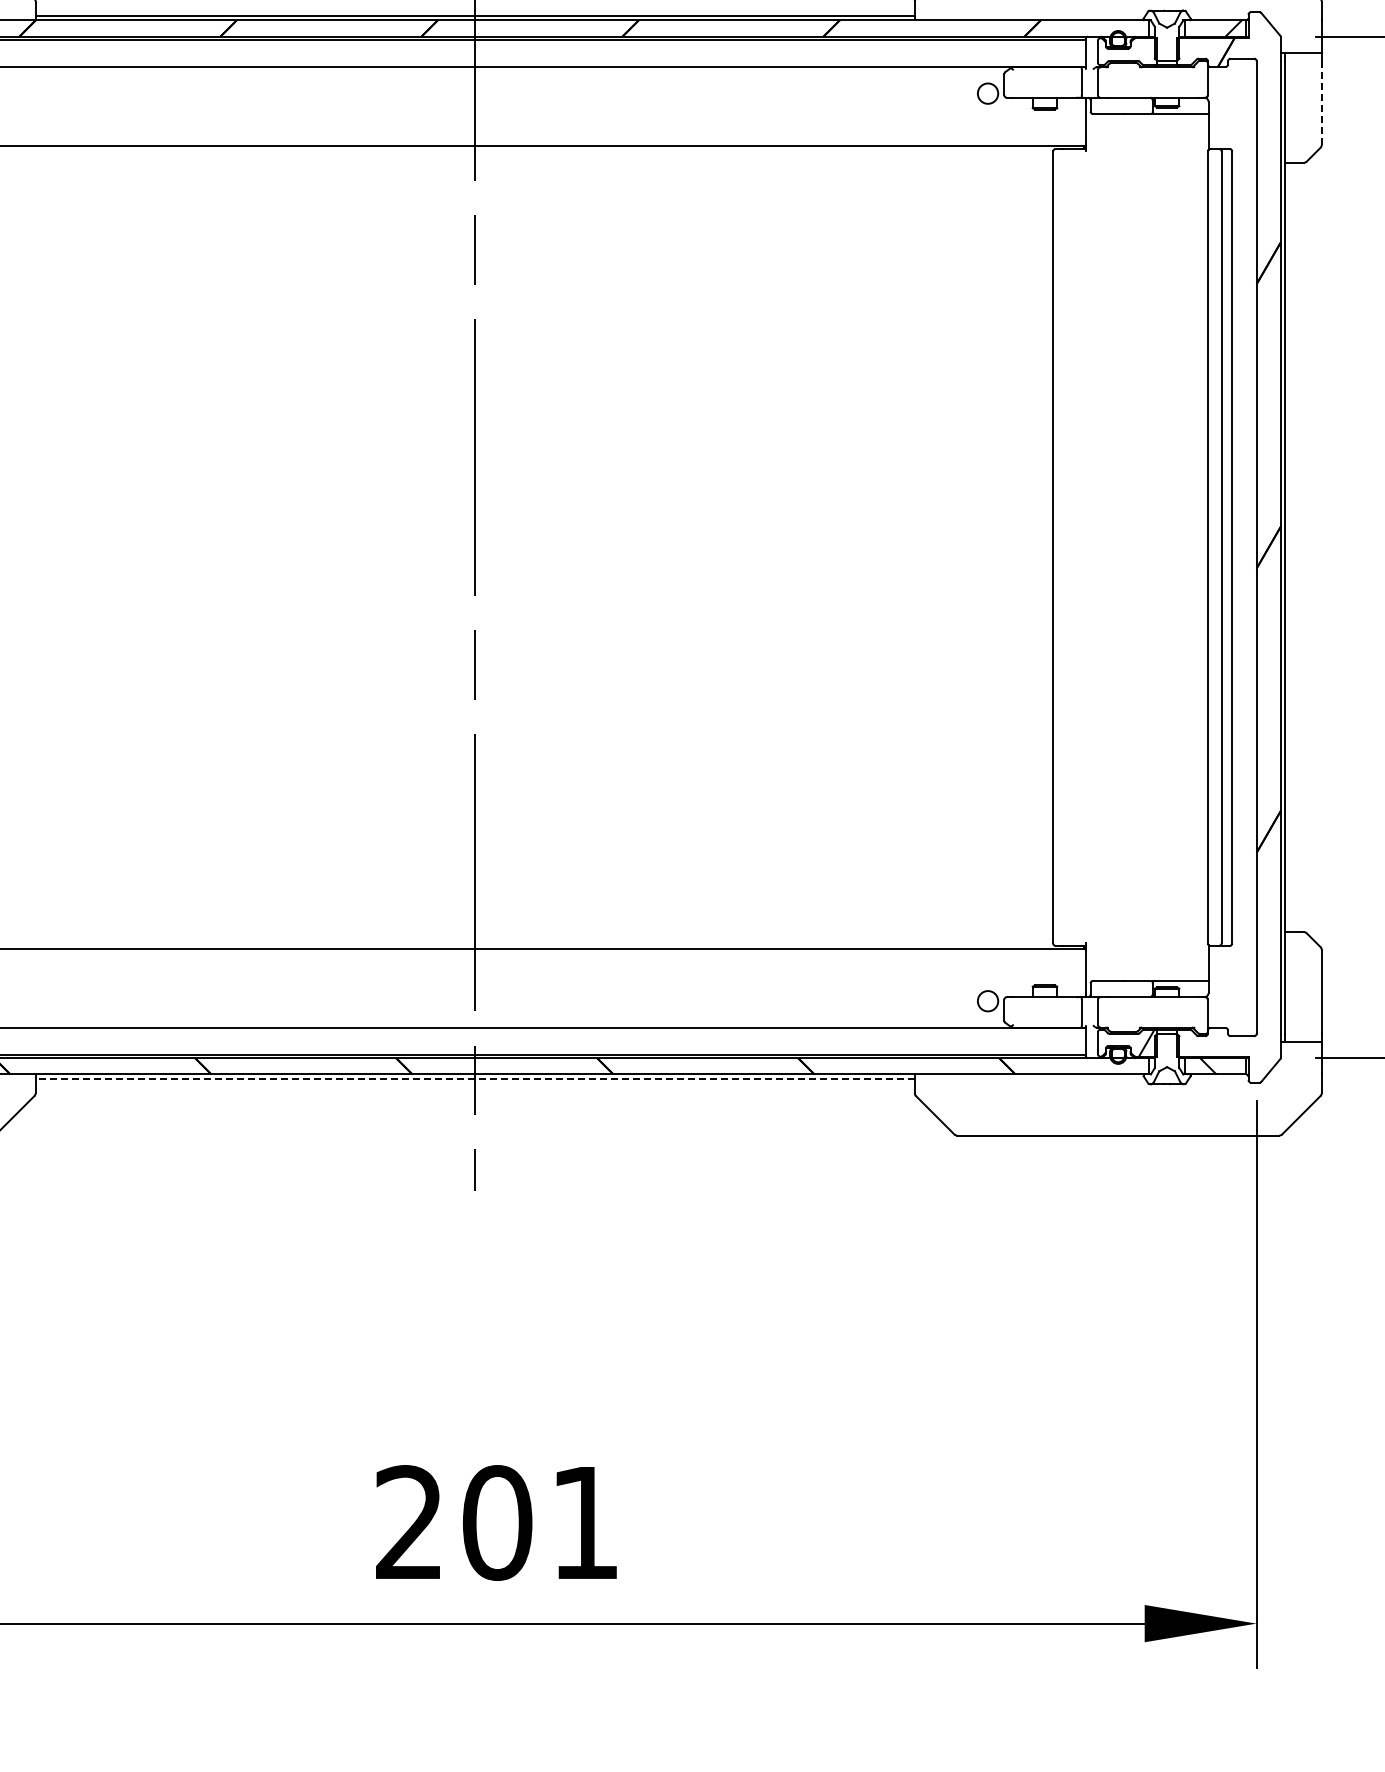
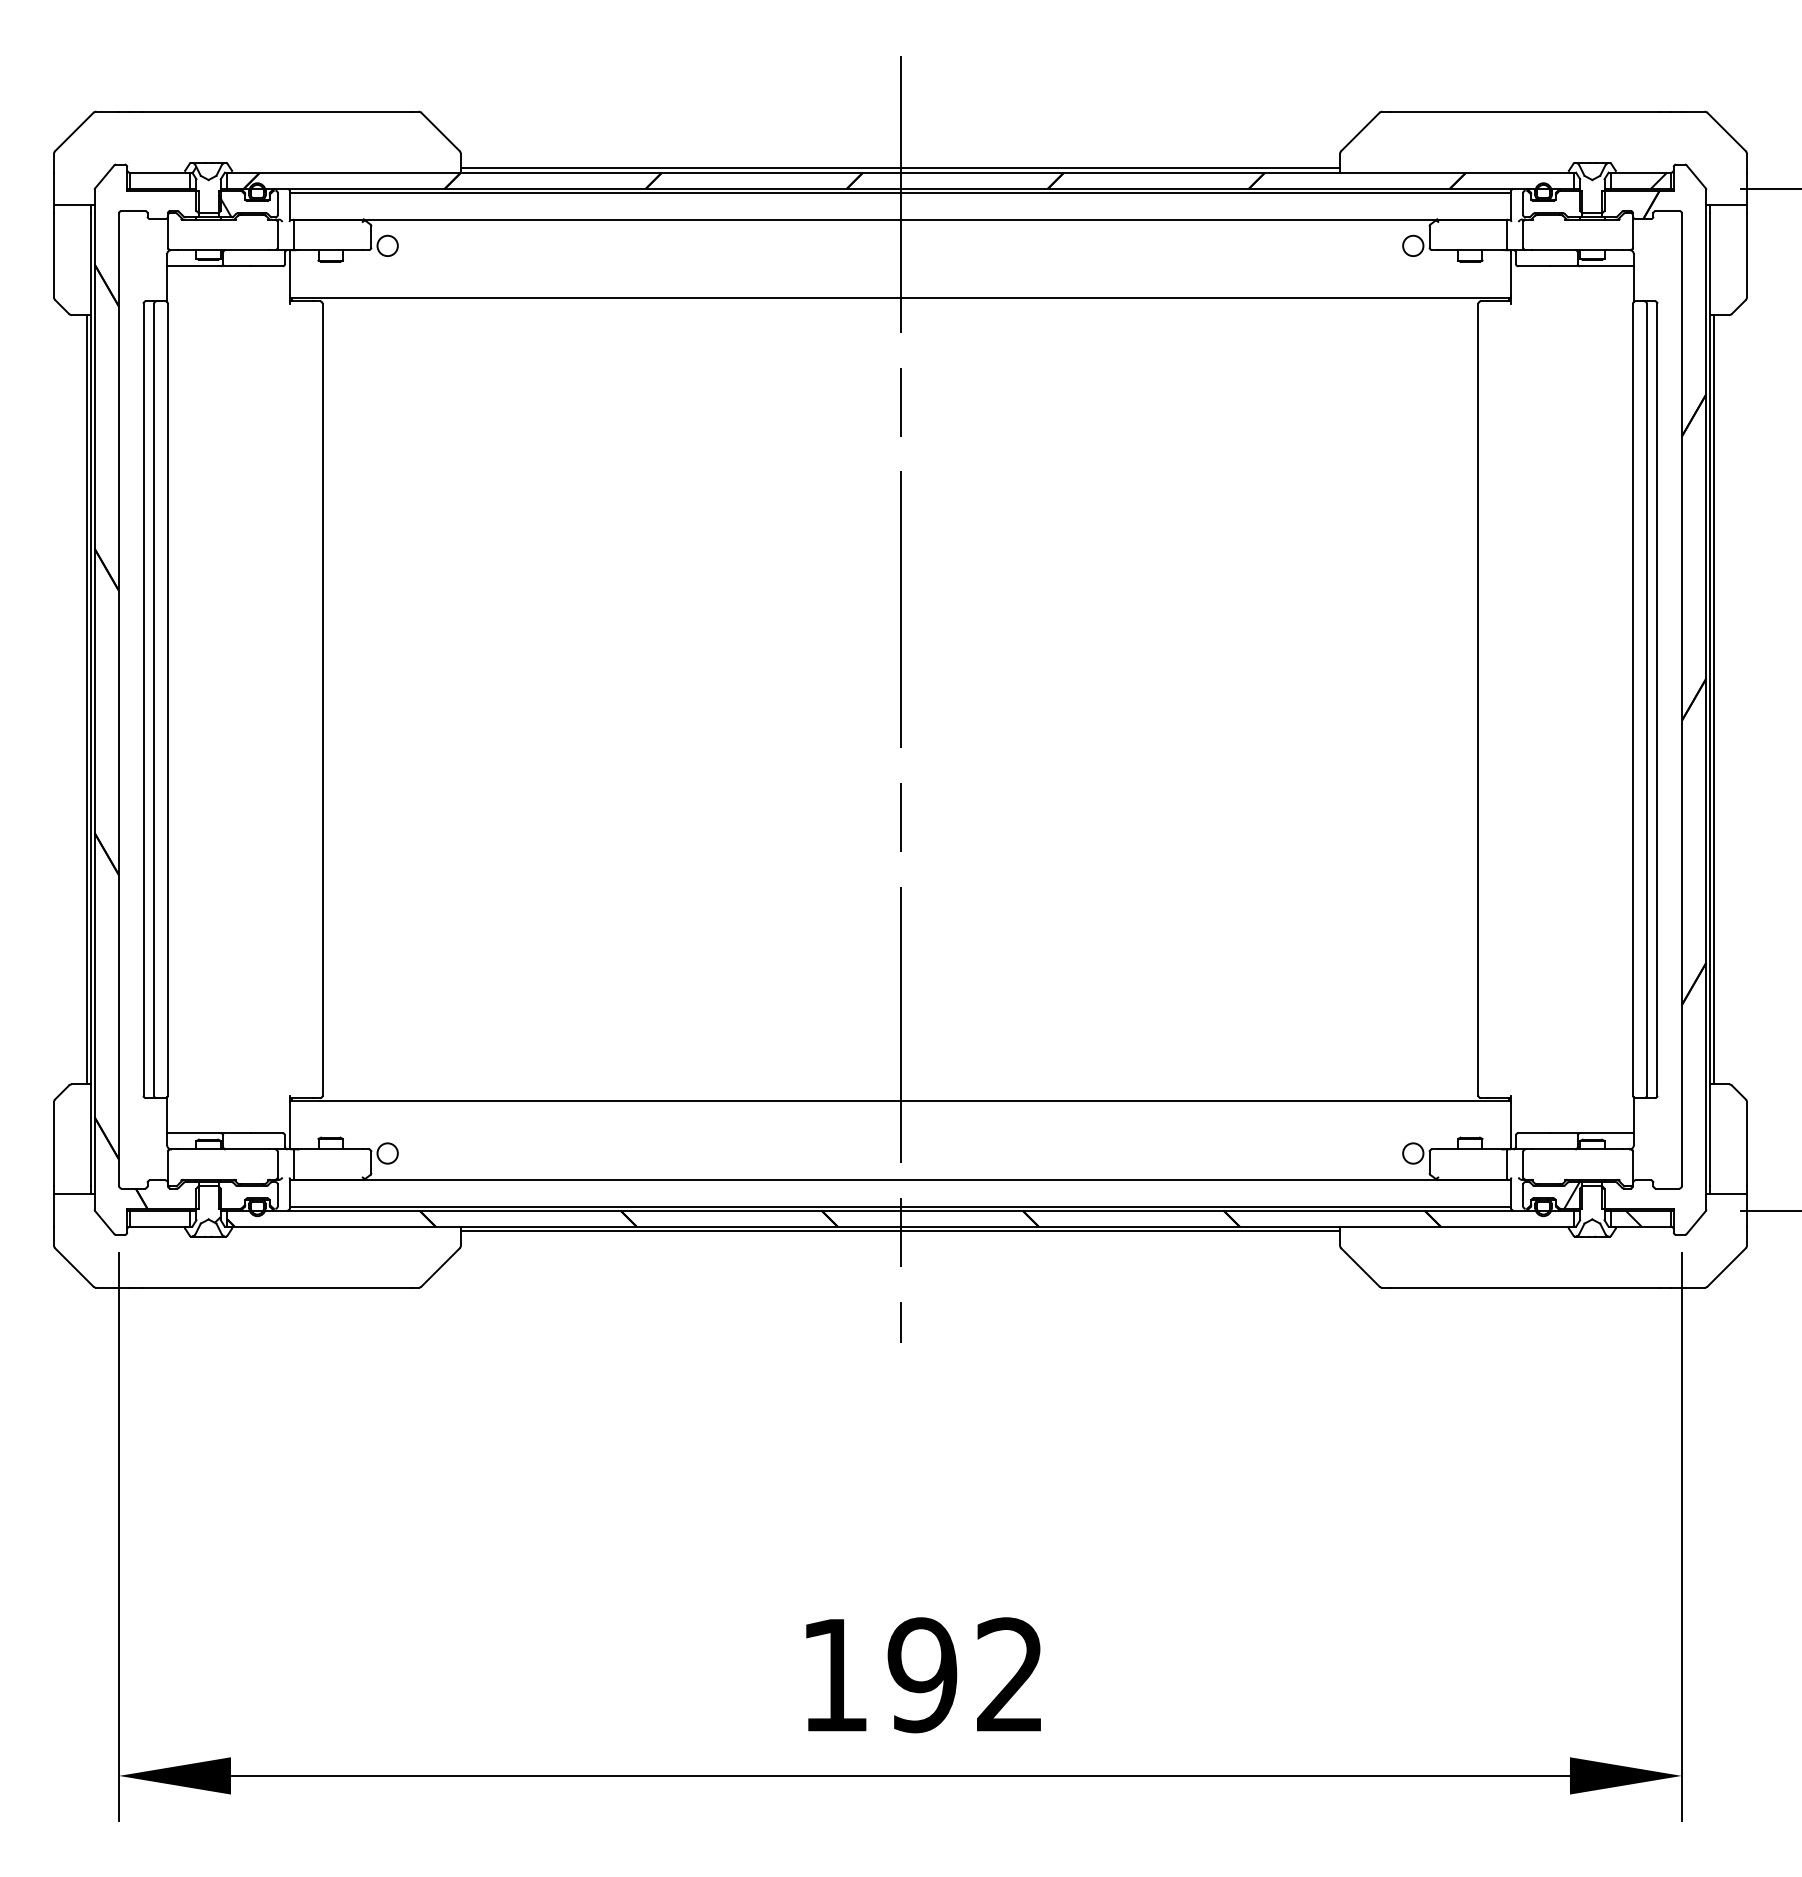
line: (1322, 103) -> (1747, 255), dashed -> solid
line: (1289, 547) -> (1714, 699), added
line: (475, 1079) -> (900, 1231), dashed -> solid
text: (496, 1523) -> (921, 1675), 201 -> 192

